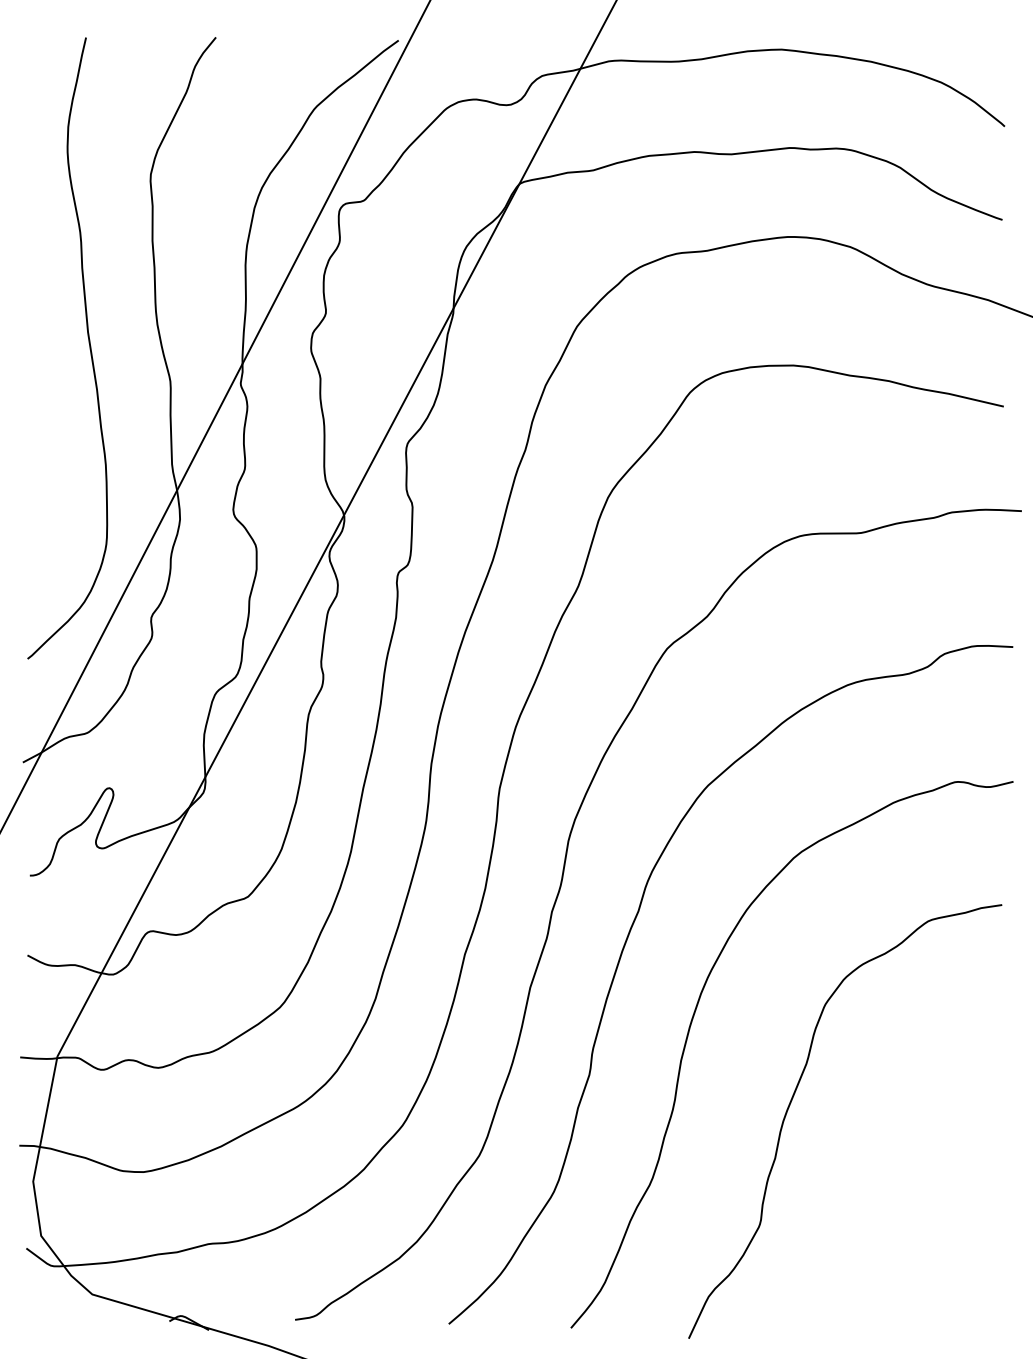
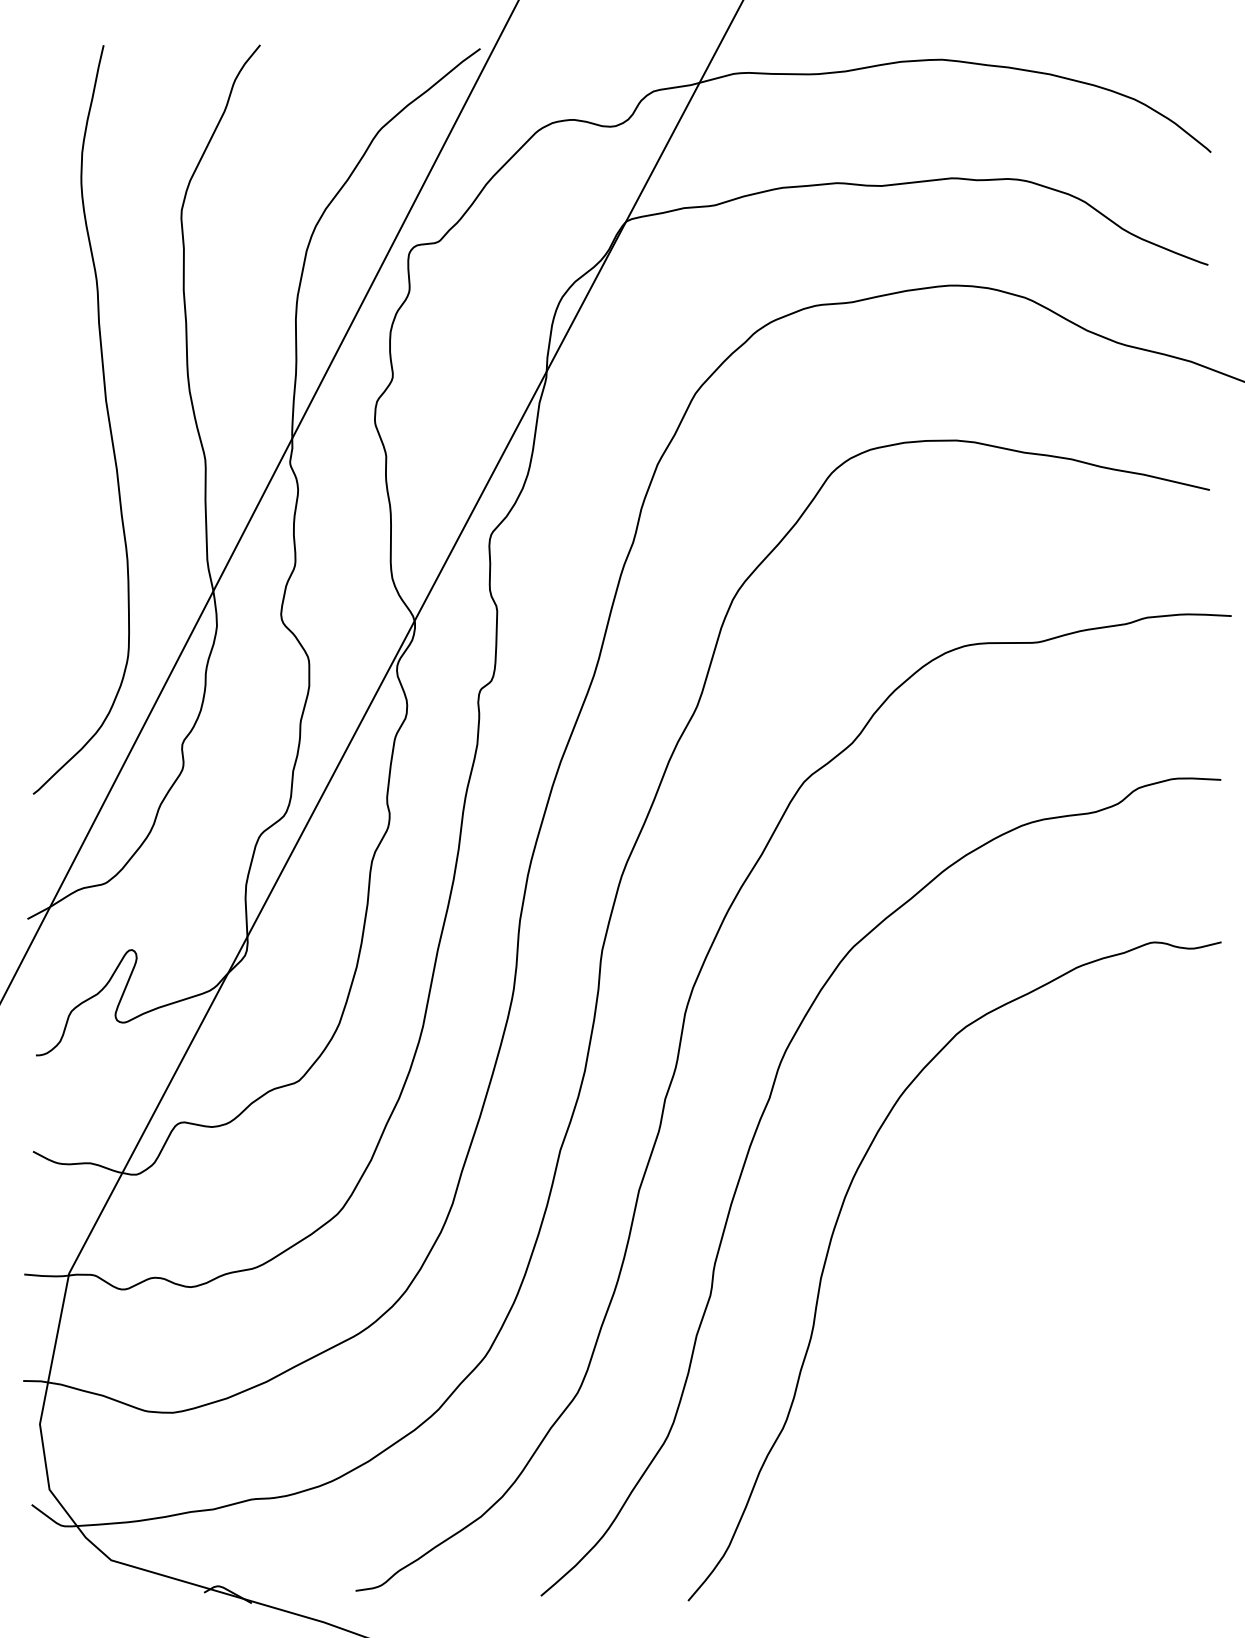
curve: (792, 1099) -> (955, 1325), removed

